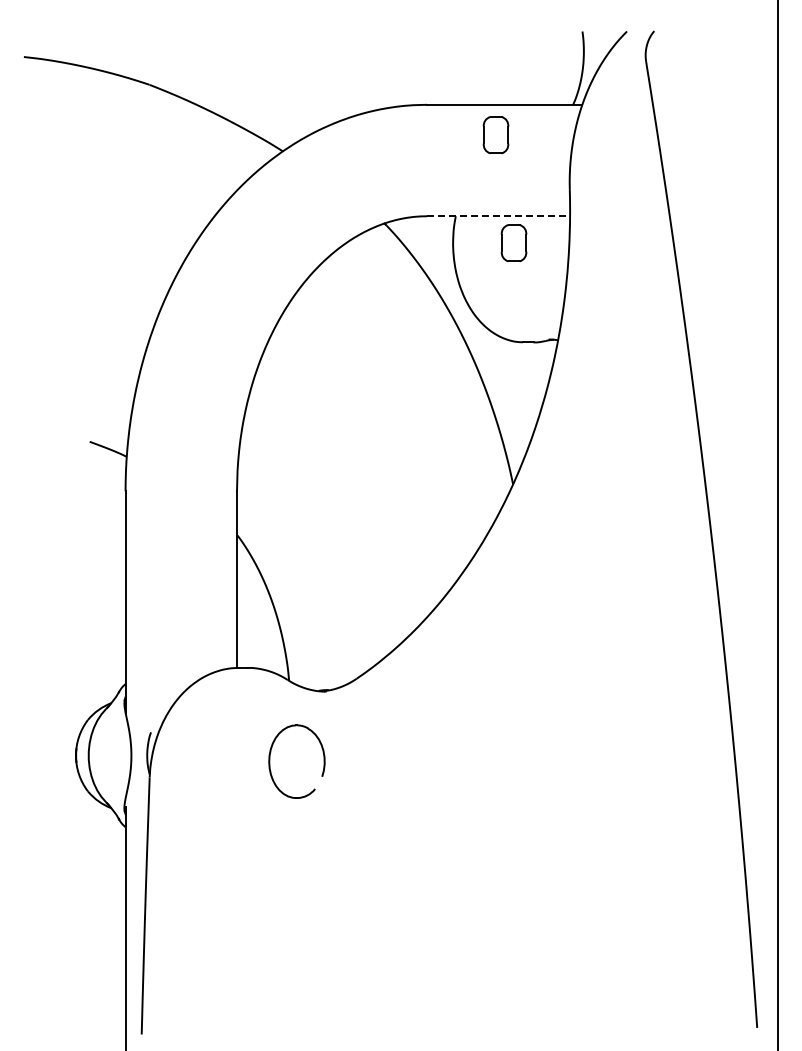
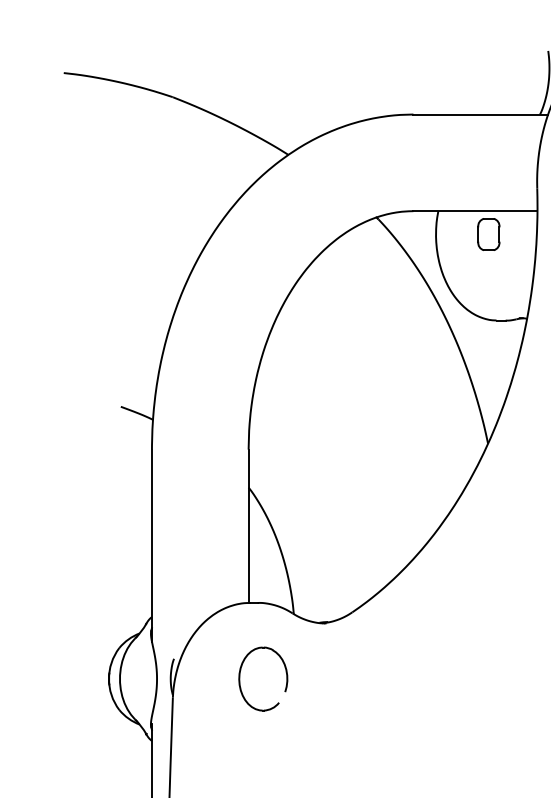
part: (495, 134) -> (472, 140), removed
line: (499, 216) -> (476, 211), dashed -> solid
part: (270, 761) -> (240, 678), moved

